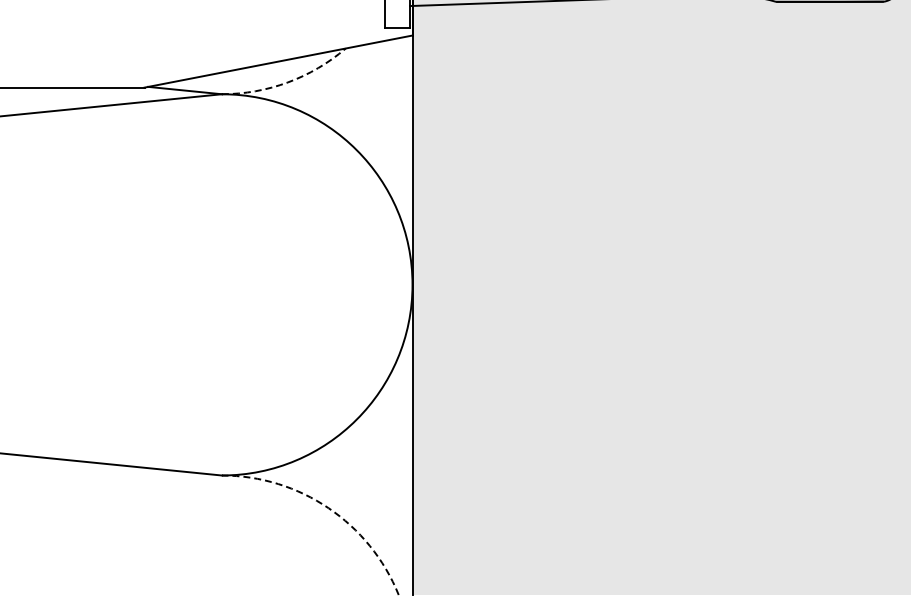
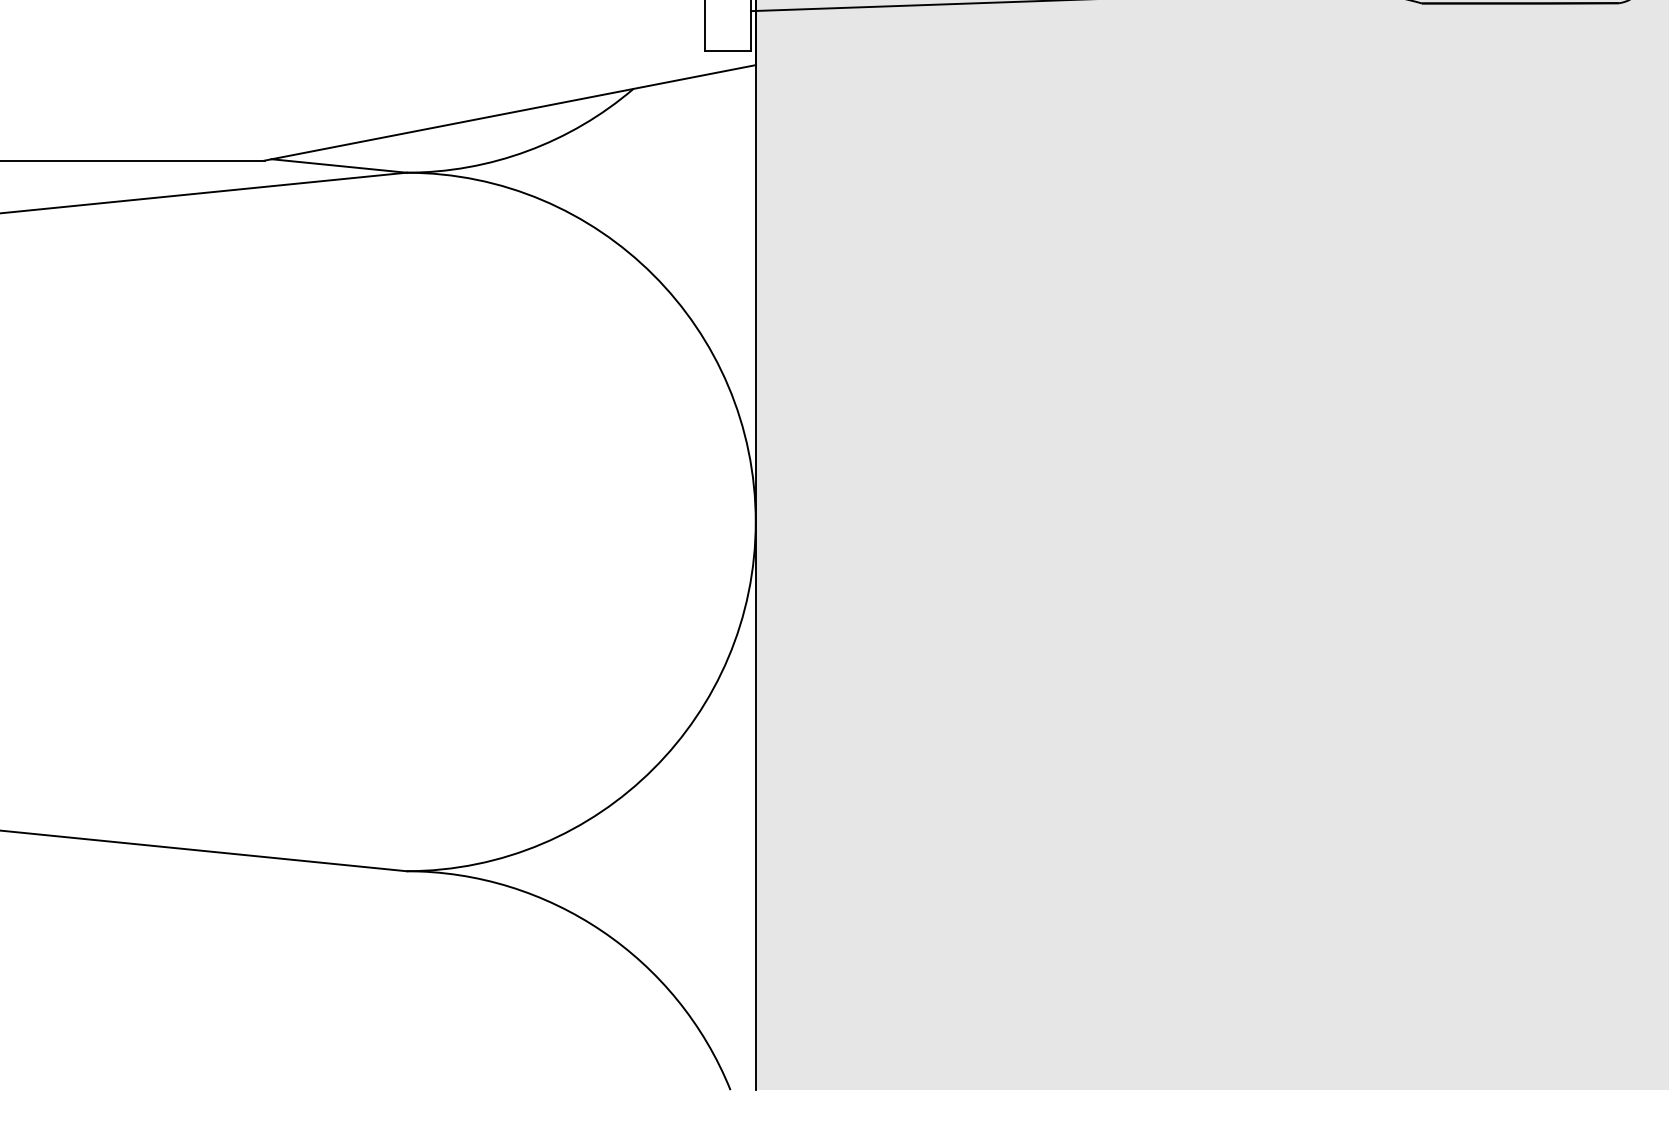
arc: (287, 82) -> (526, 151), dashed -> solid
arc: (328, 508) -> (601, 931), dashed -> solid

